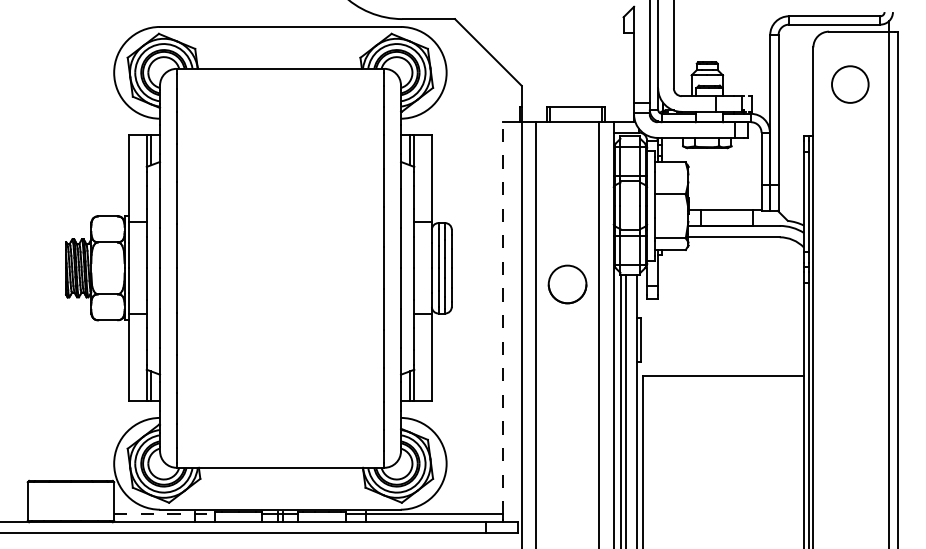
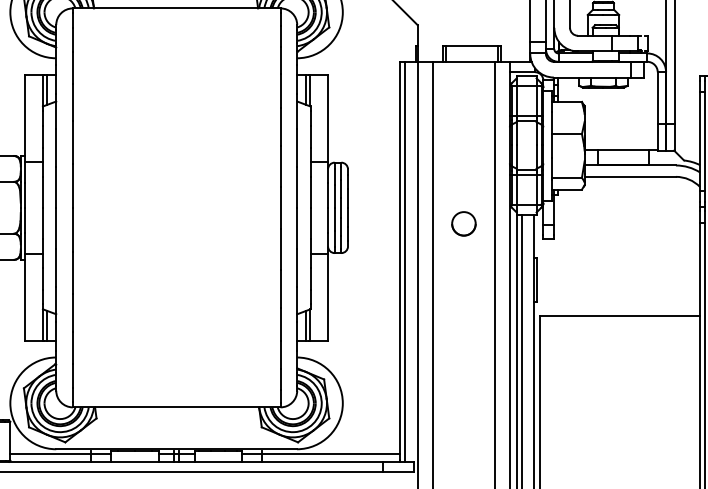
circle: (567, 283) -> (463, 223), size x0.62
line: (503, 317) -> (399, 257), dashed -> solid
line: (508, 322) -> (404, 262), added
line: (164, 514) -> (60, 454), dashed -> solid

